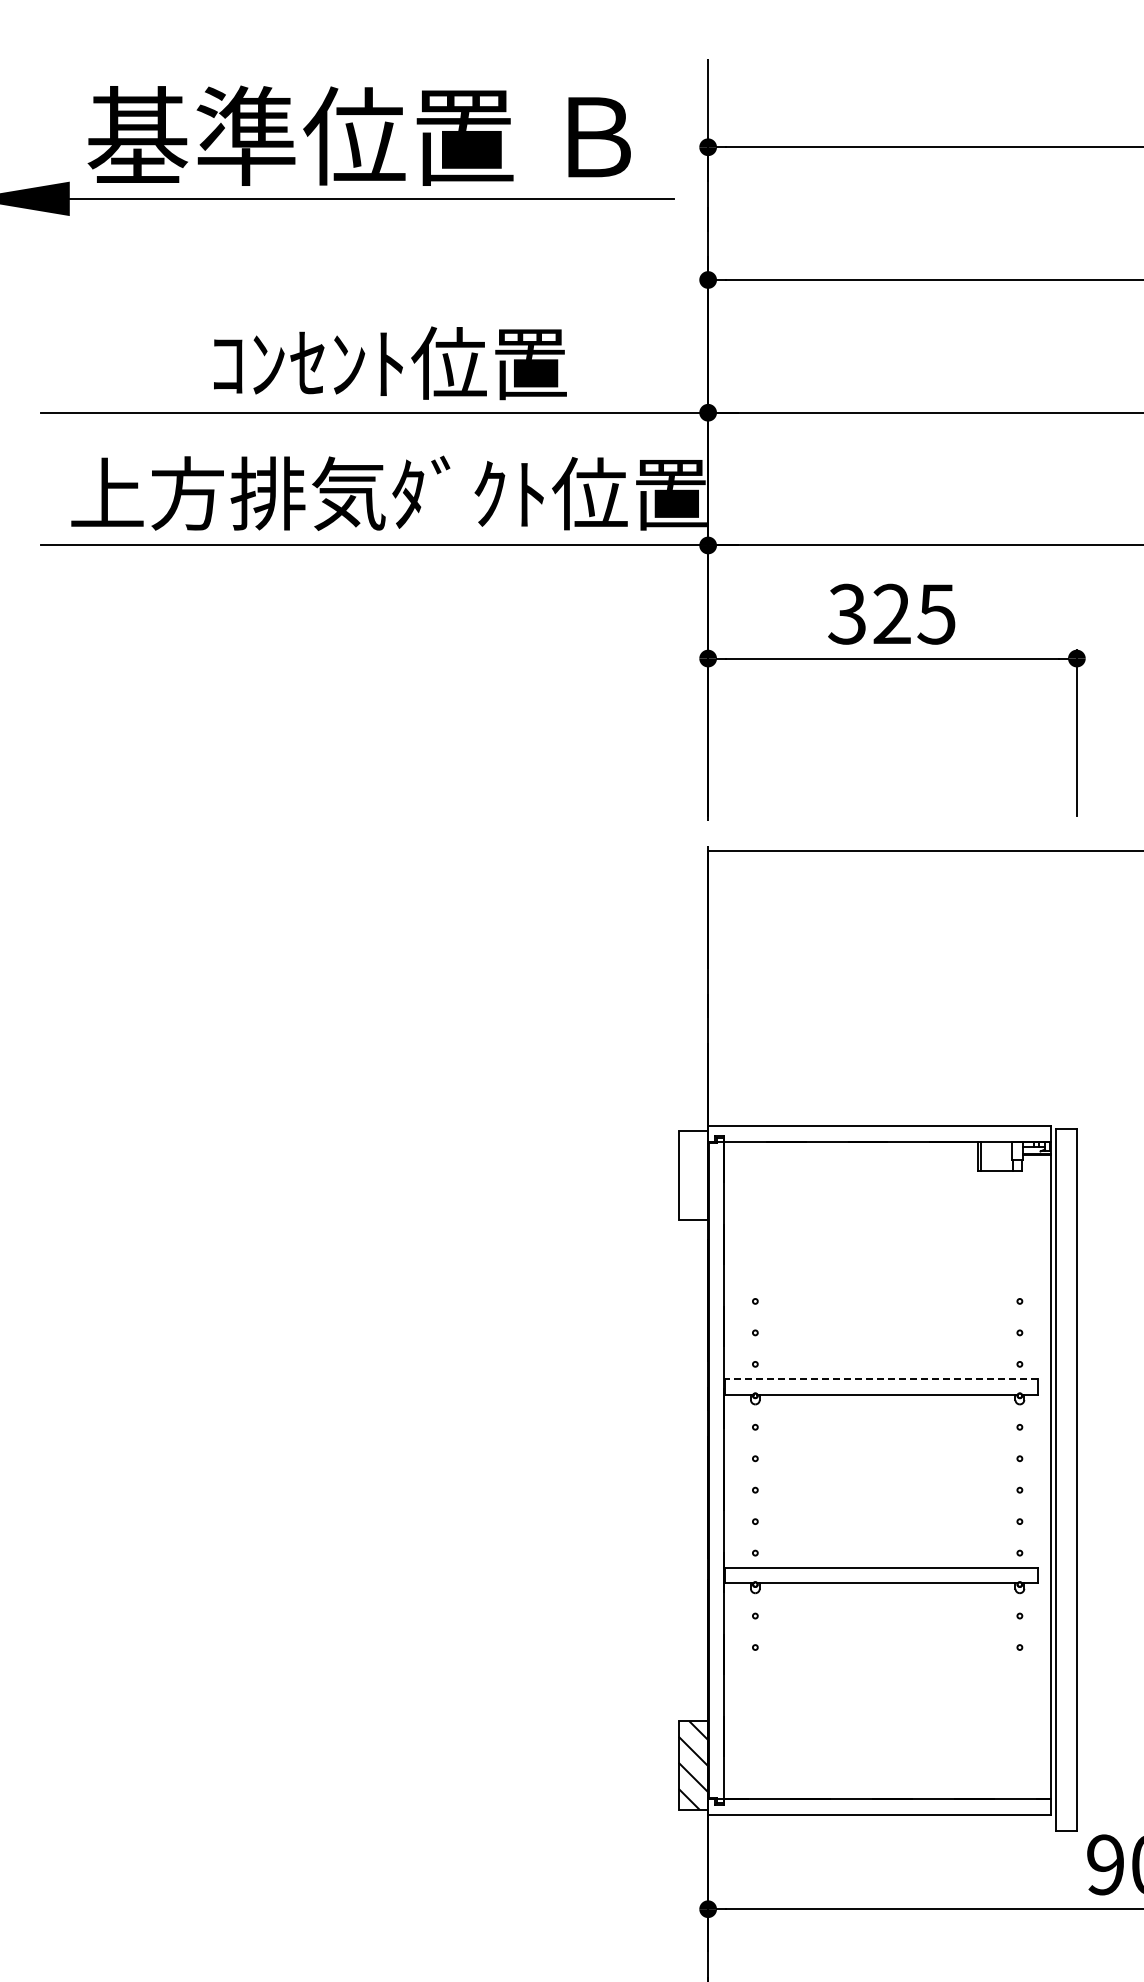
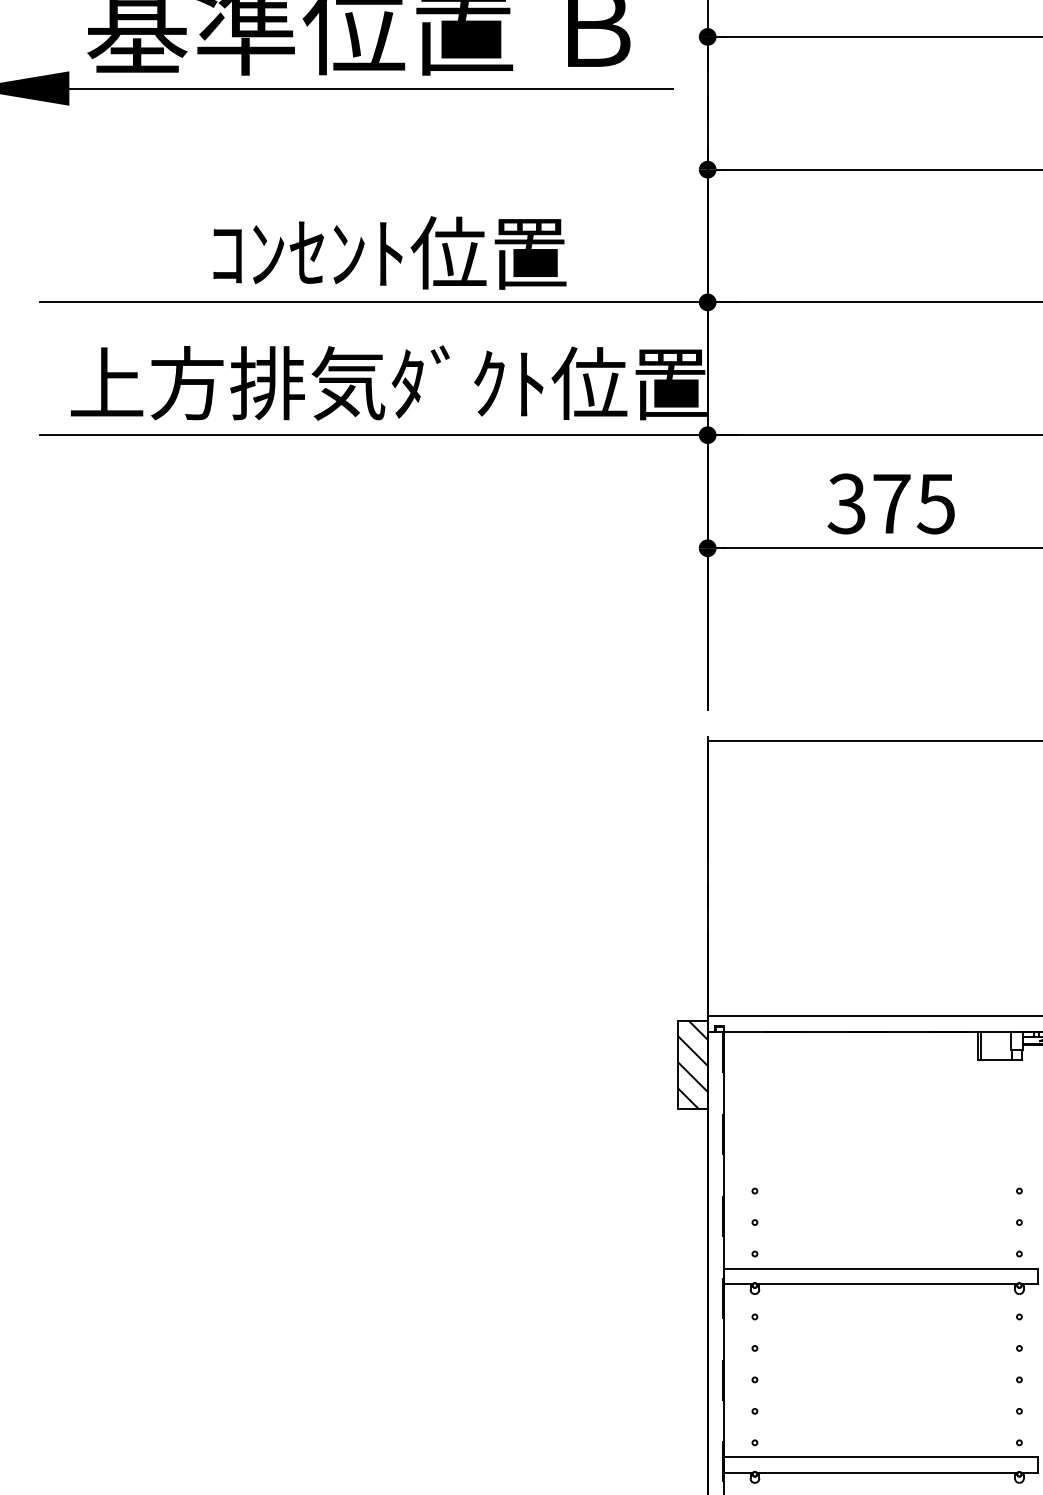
text: (891, 613) -> (891, 503), 325 -> 375
hatch: (693, 1175) -> (693, 1065), added
line: (881, 1378) -> (881, 1268), dashed -> solid

